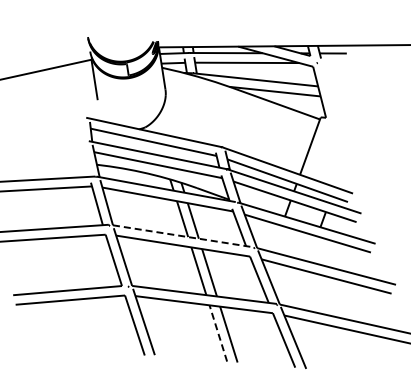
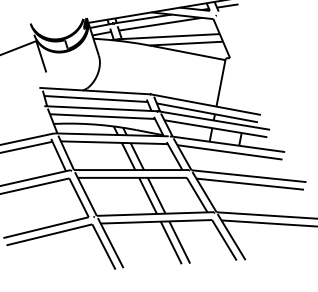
line: (183, 236) -> (131, 170), dashed -> solid
line: (218, 332) -> (171, 242), dashed -> solid

